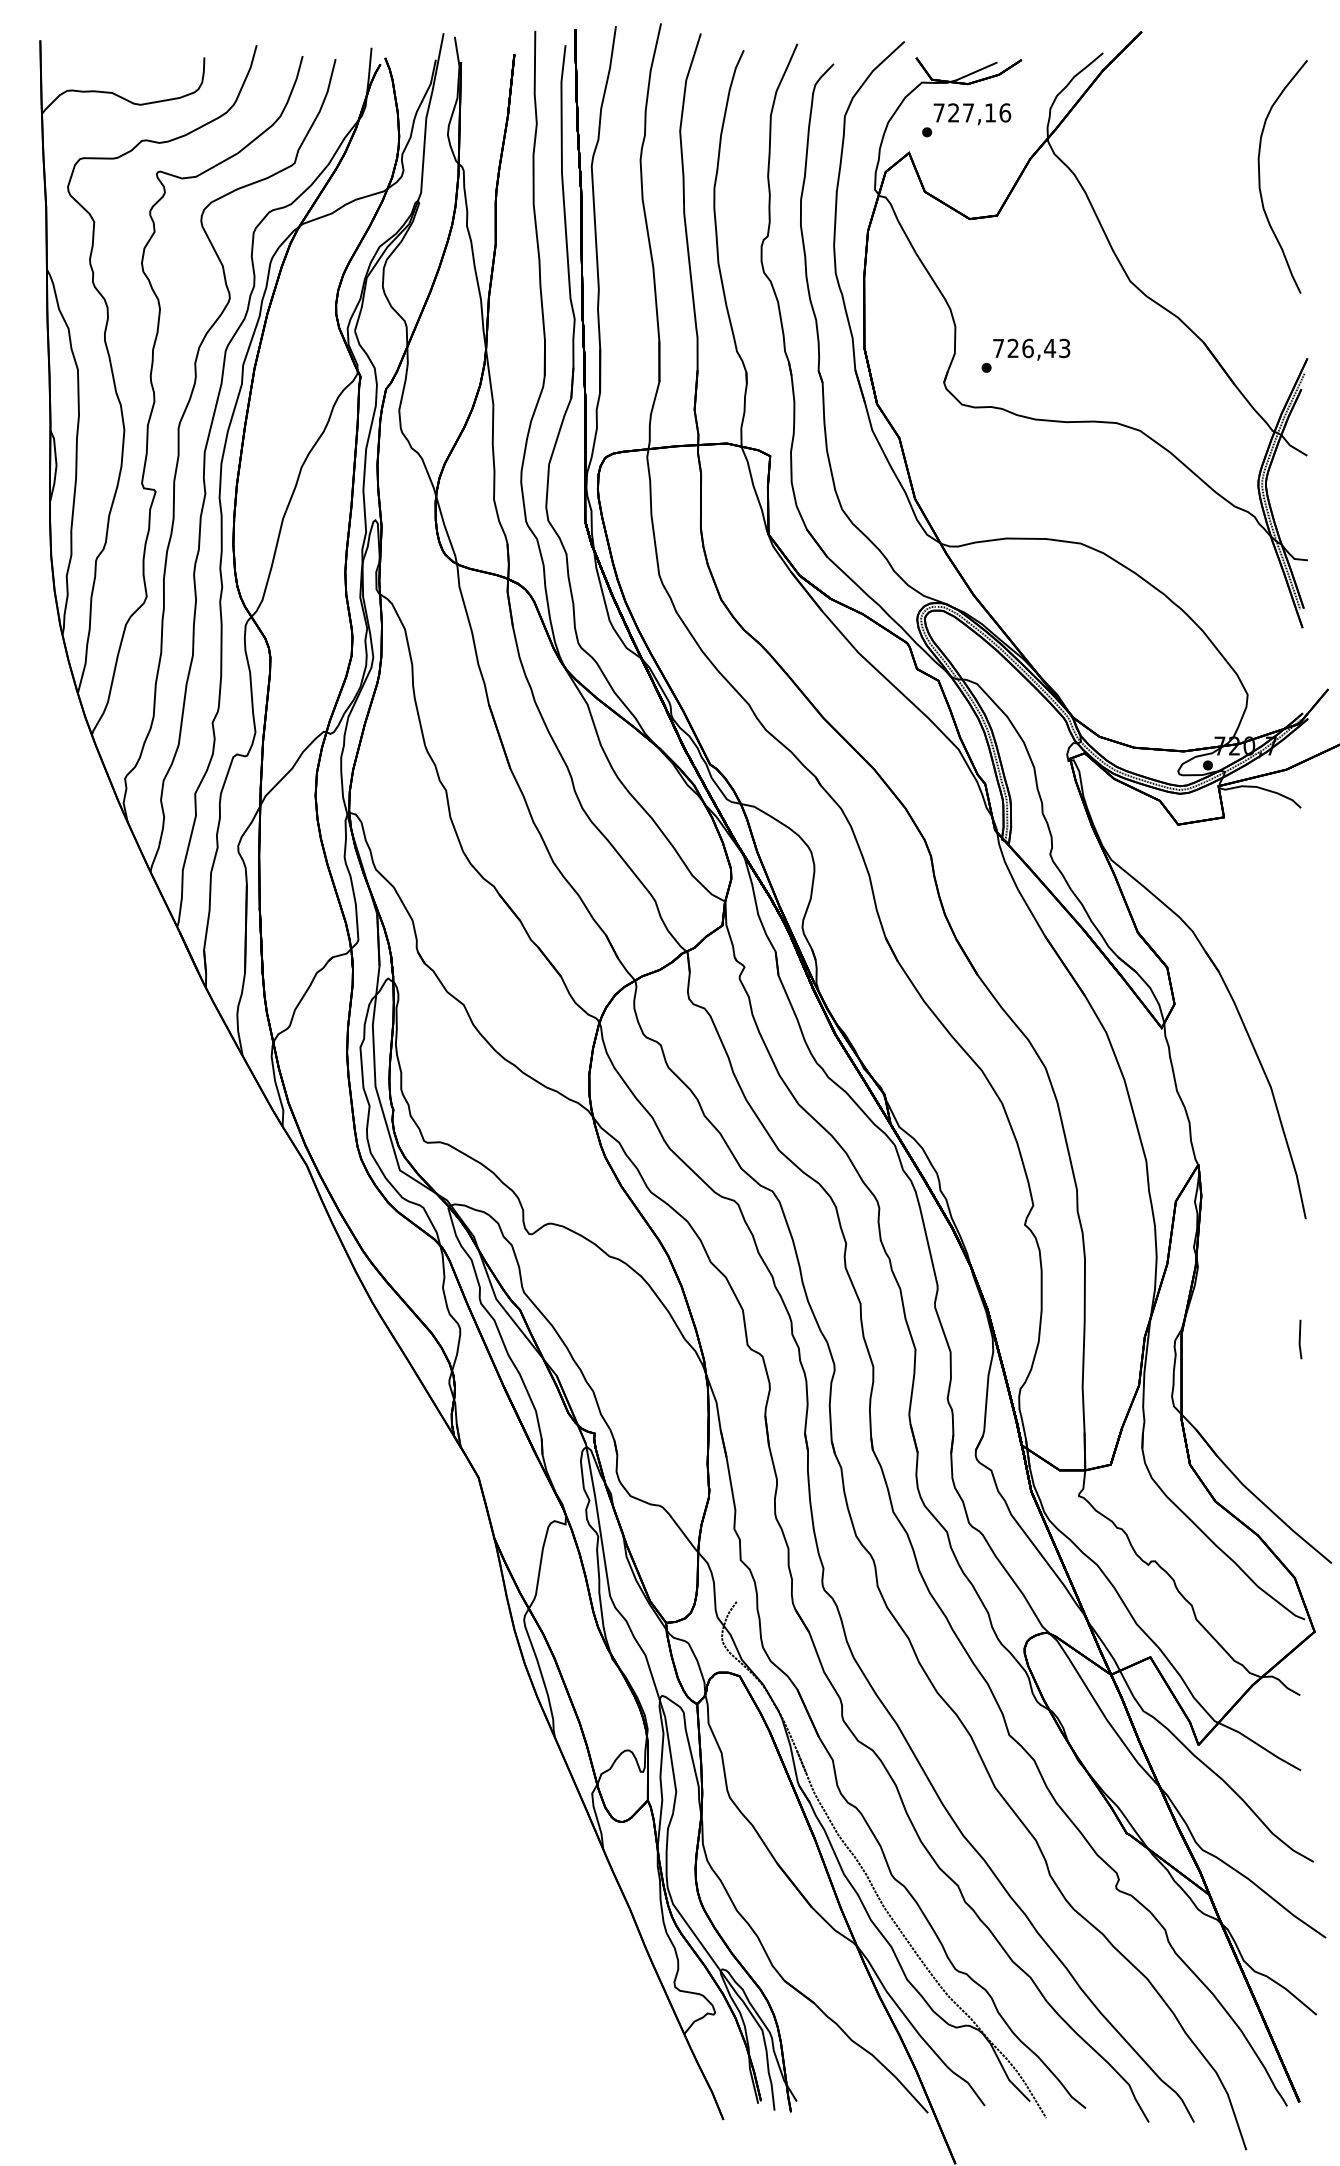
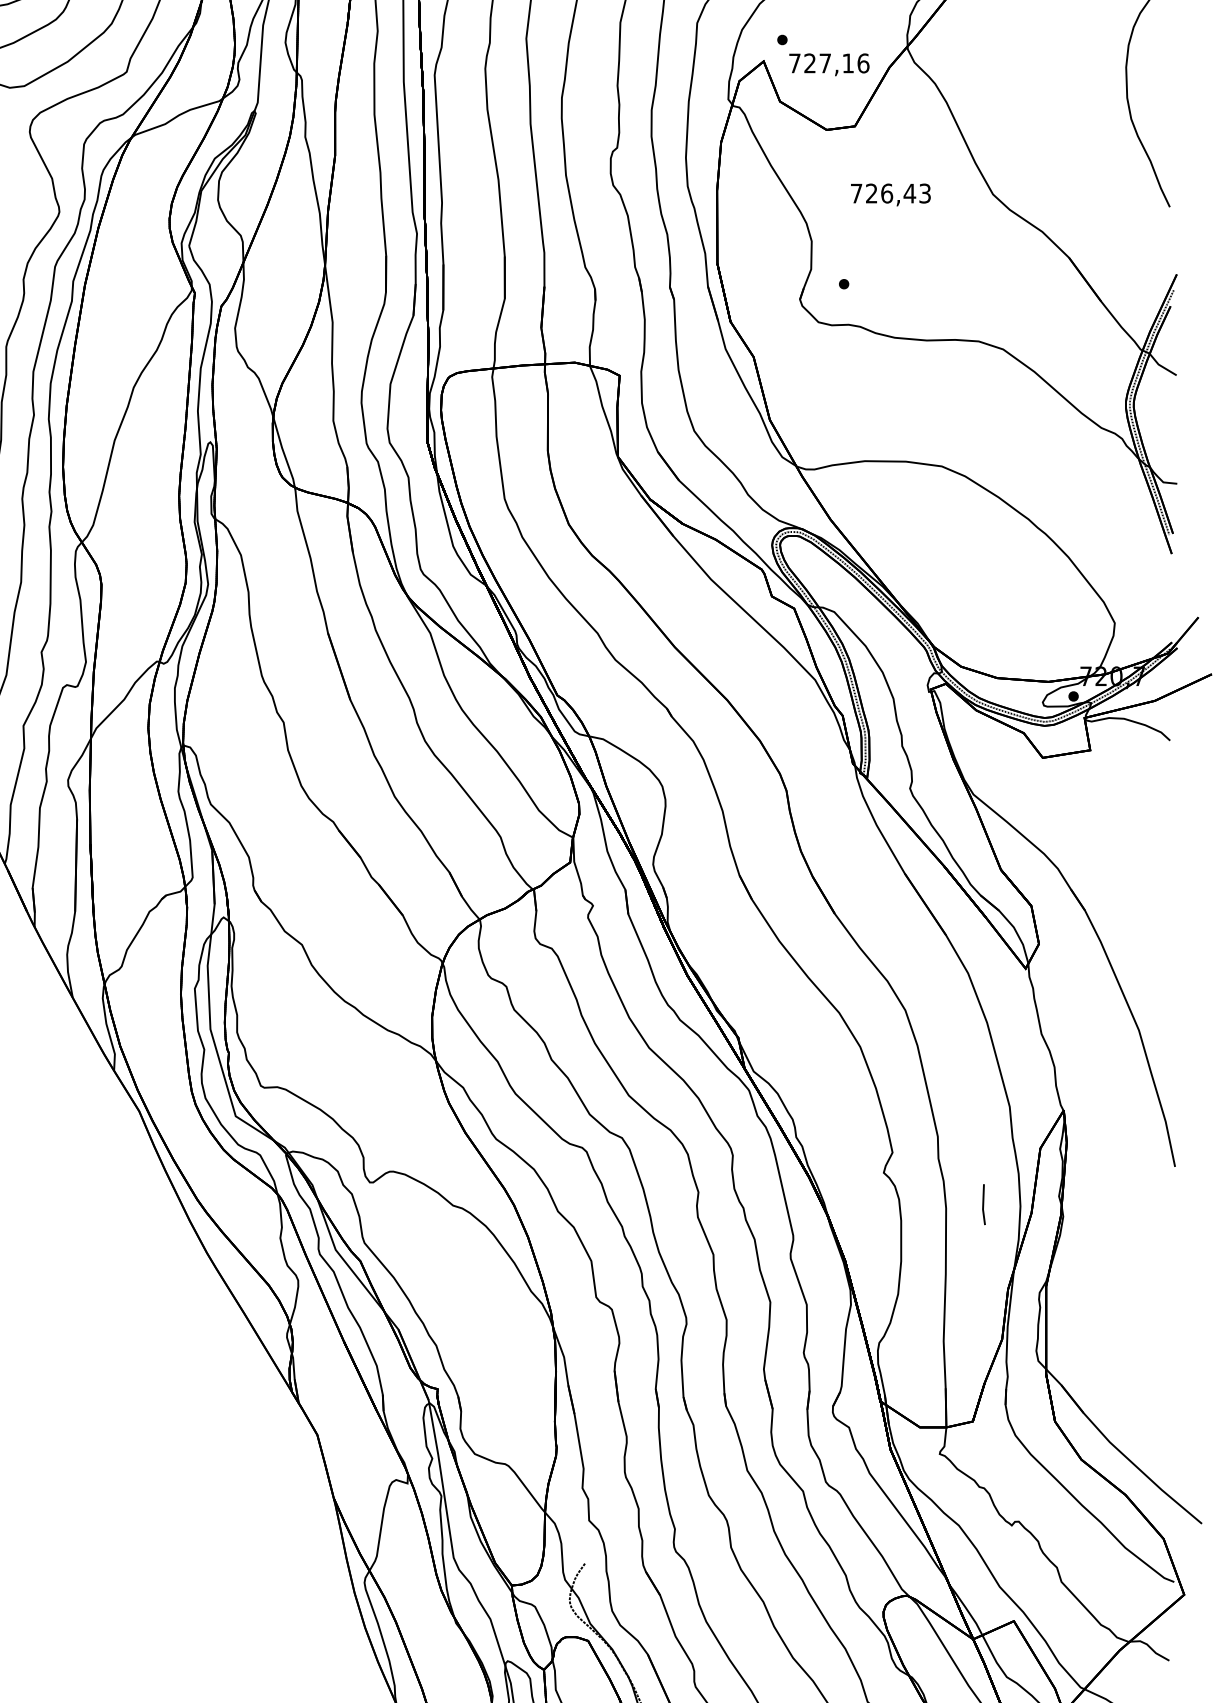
text: (972, 114) -> (829, 65), moved
text: (1031, 349) -> (890, 194), moved
line: (1300, 1339) -> (983, 1204), moved

